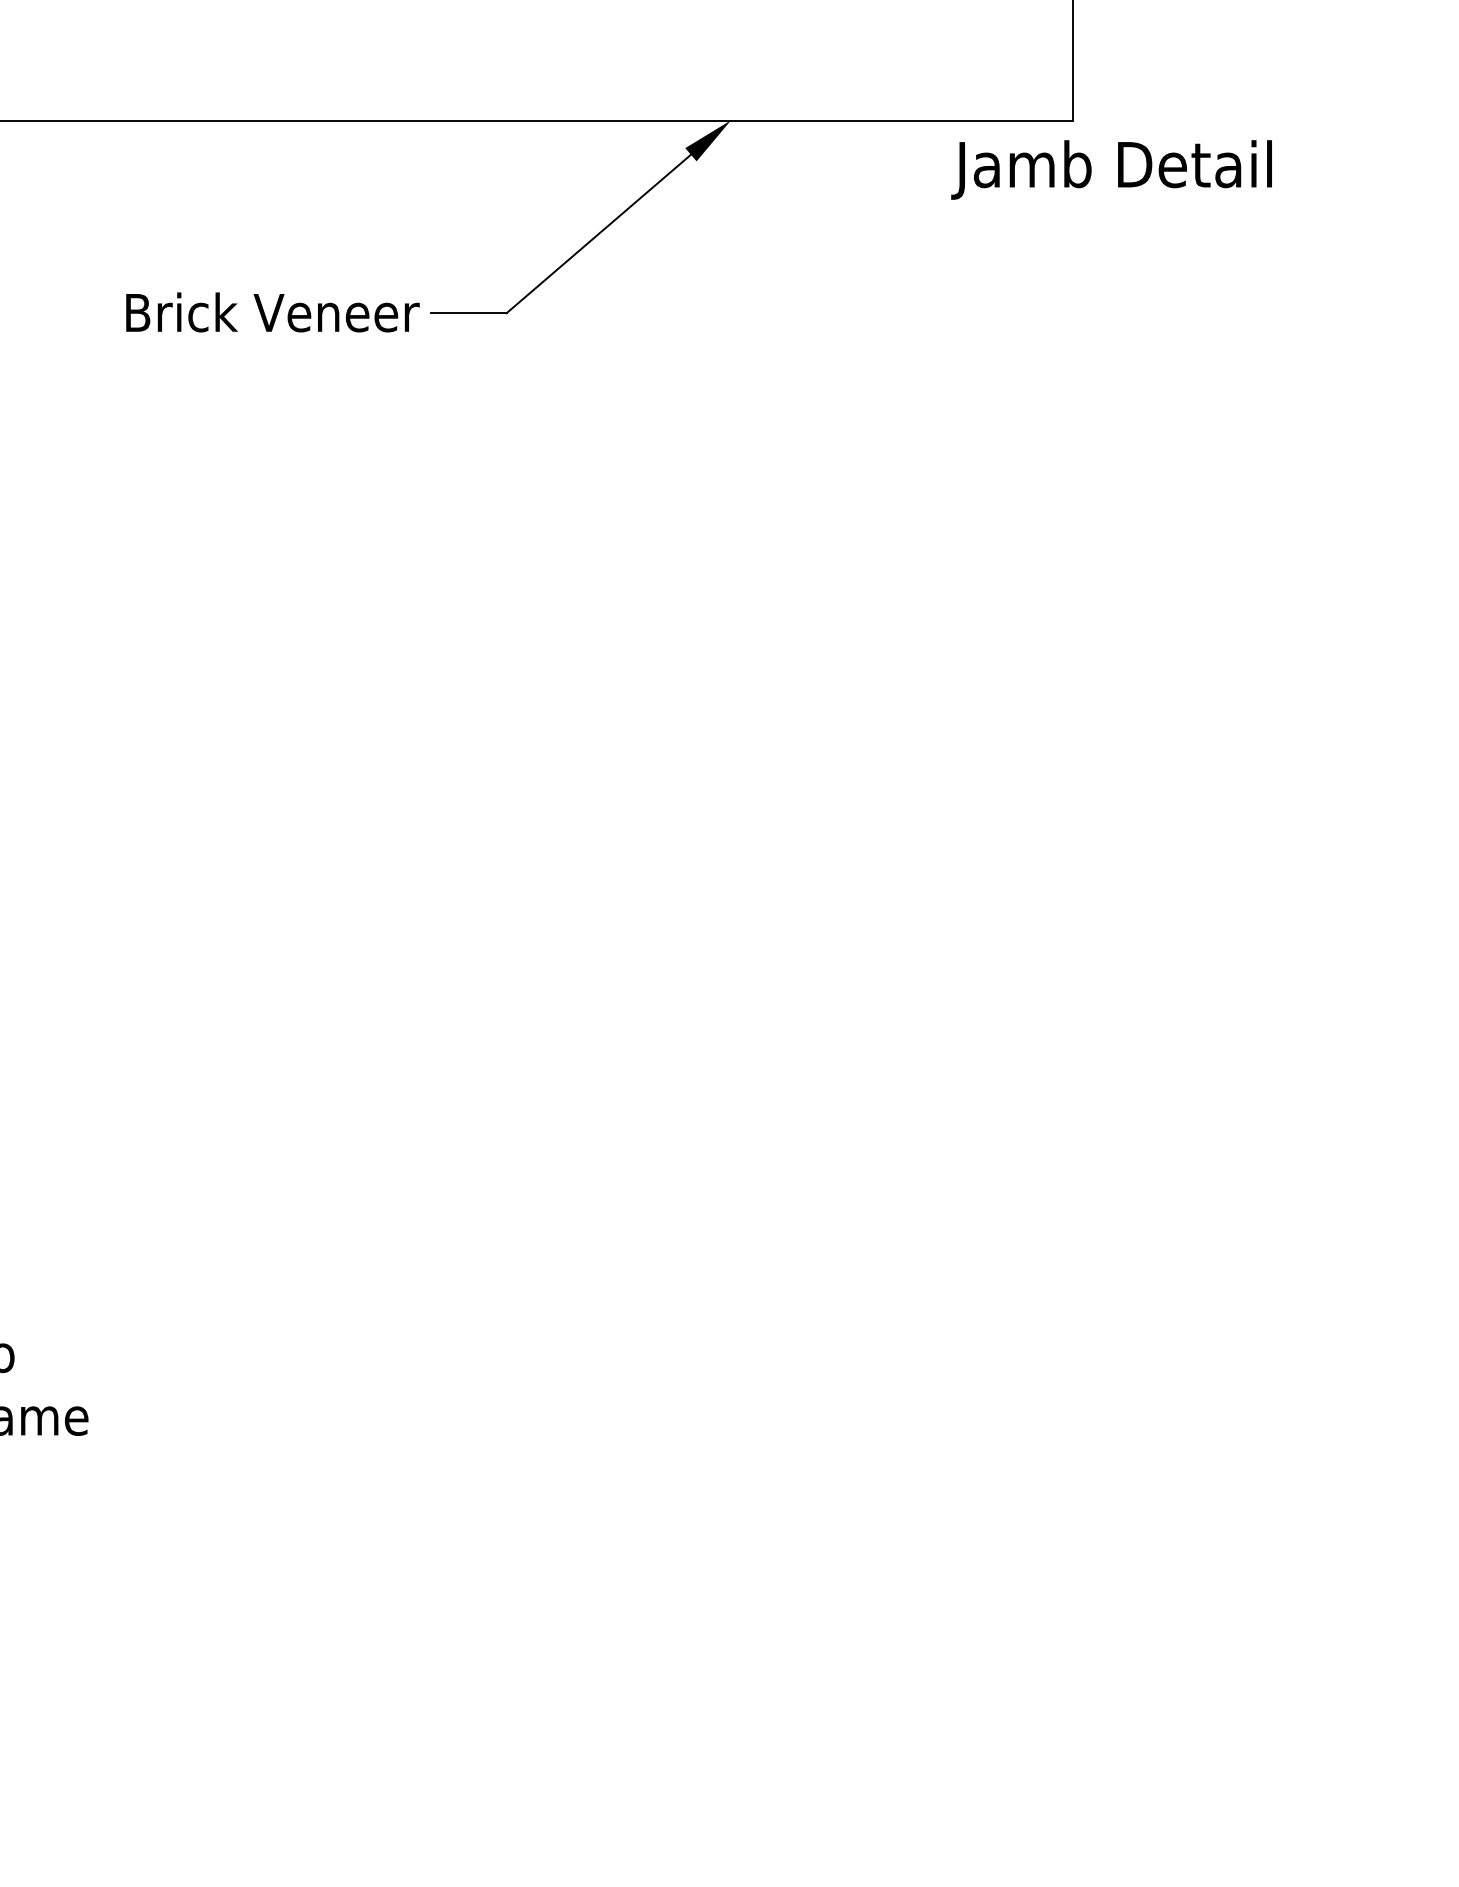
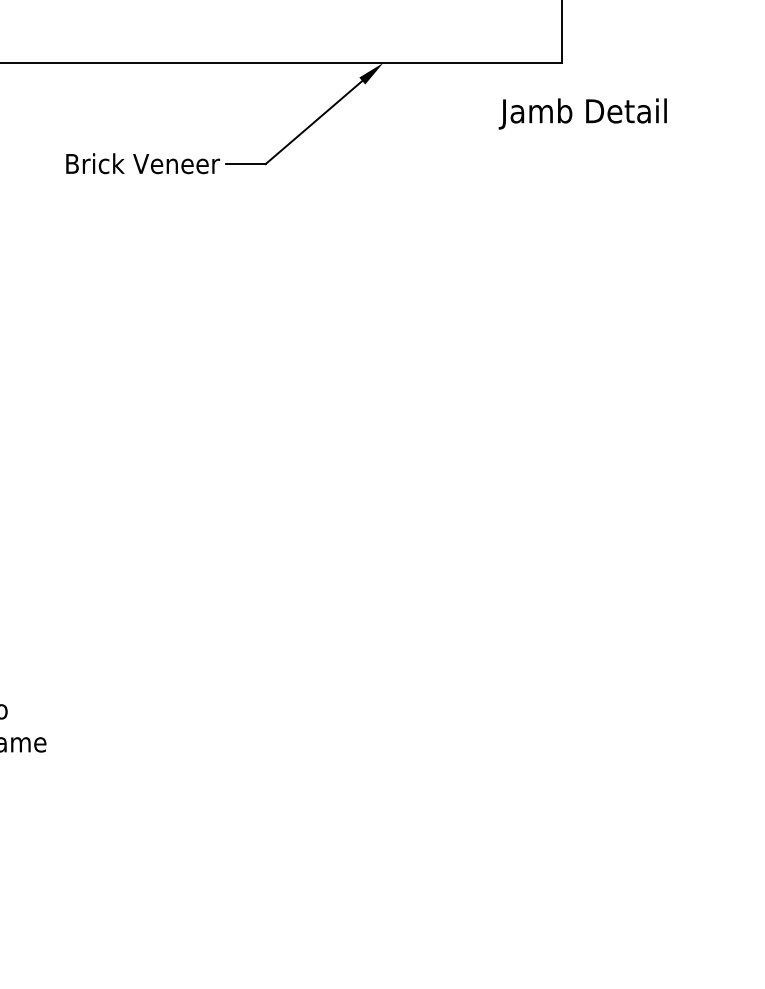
text: (1111, 168) -> (582, 113), moved

